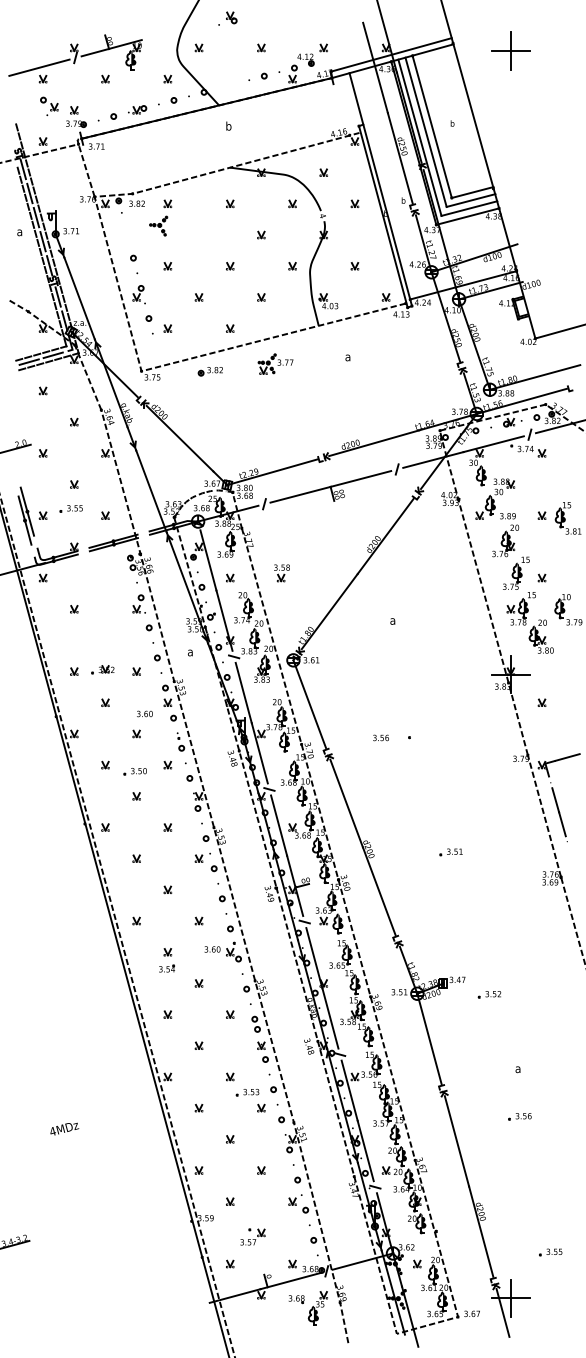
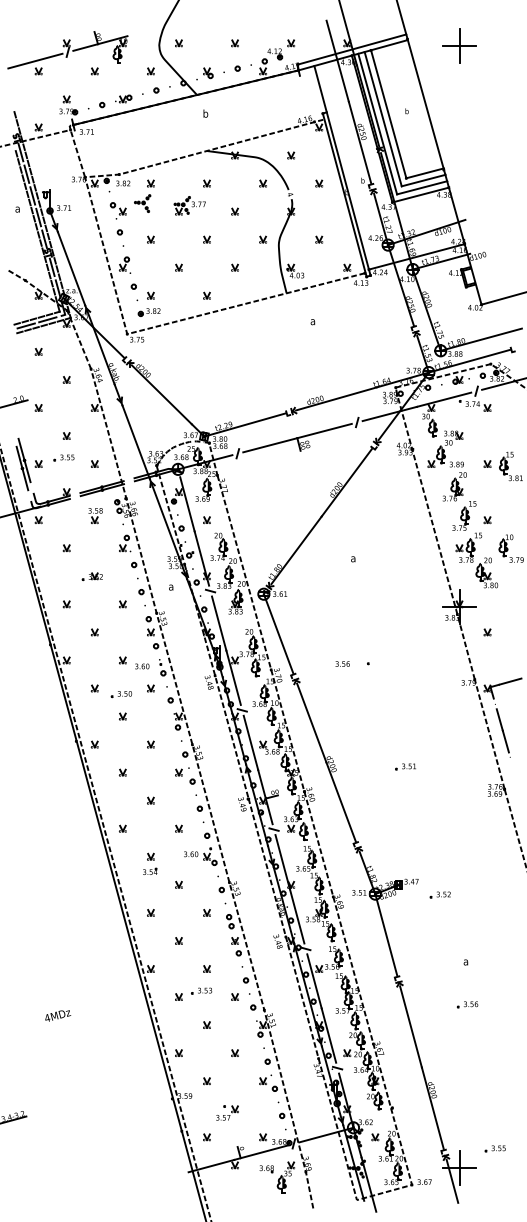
part: (227, 18) -> (204, 73), moved
part: (48, 105) -> (117, 210), moved
part: (275, 363) -> (189, 205), moved
part: (209, 371) -> (148, 312), moved
part: (281, 573) -> (95, 516), moved
part: (101, 669) -> (91, 576), moved
text: (145, 714) -> (142, 666), moved
part: (247, 1091) -> (201, 990), moved
part: (549, 1252) -> (494, 1148), moved

